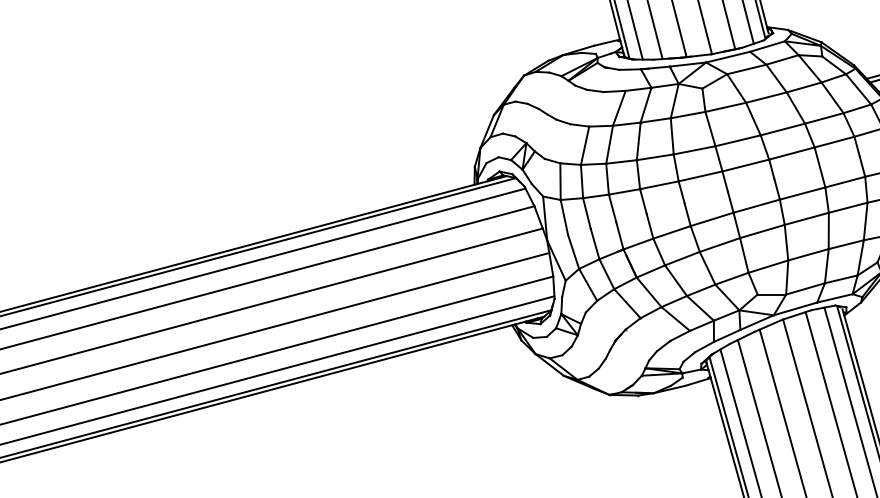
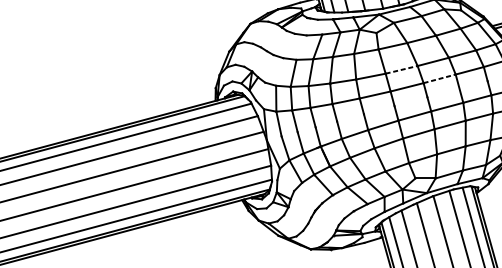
line: (738, 140) -> (401, 69), solid -> dashed
line: (791, 153) -> (439, 78), solid -> dashed

